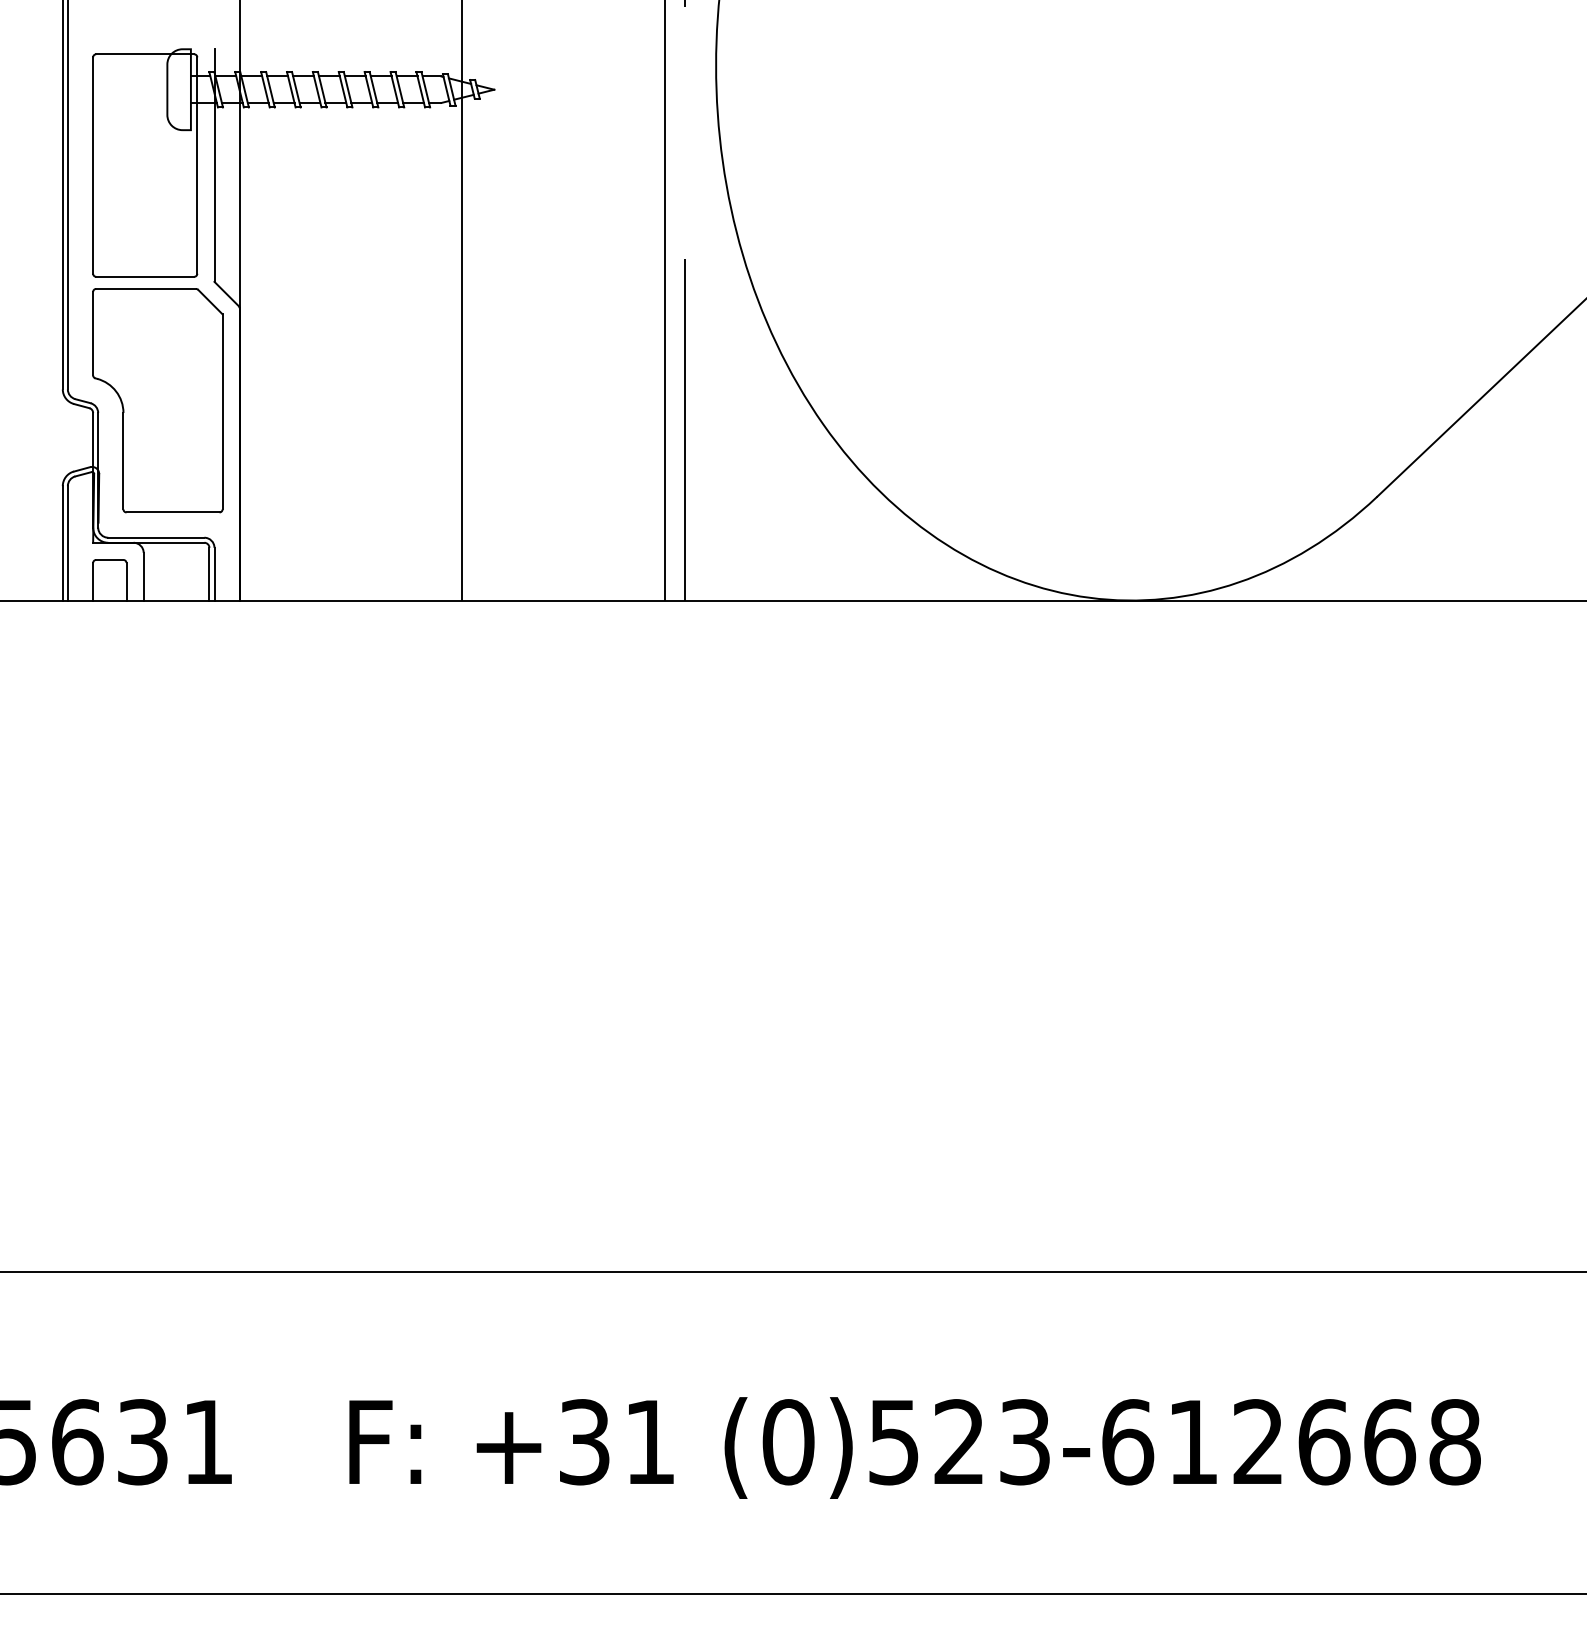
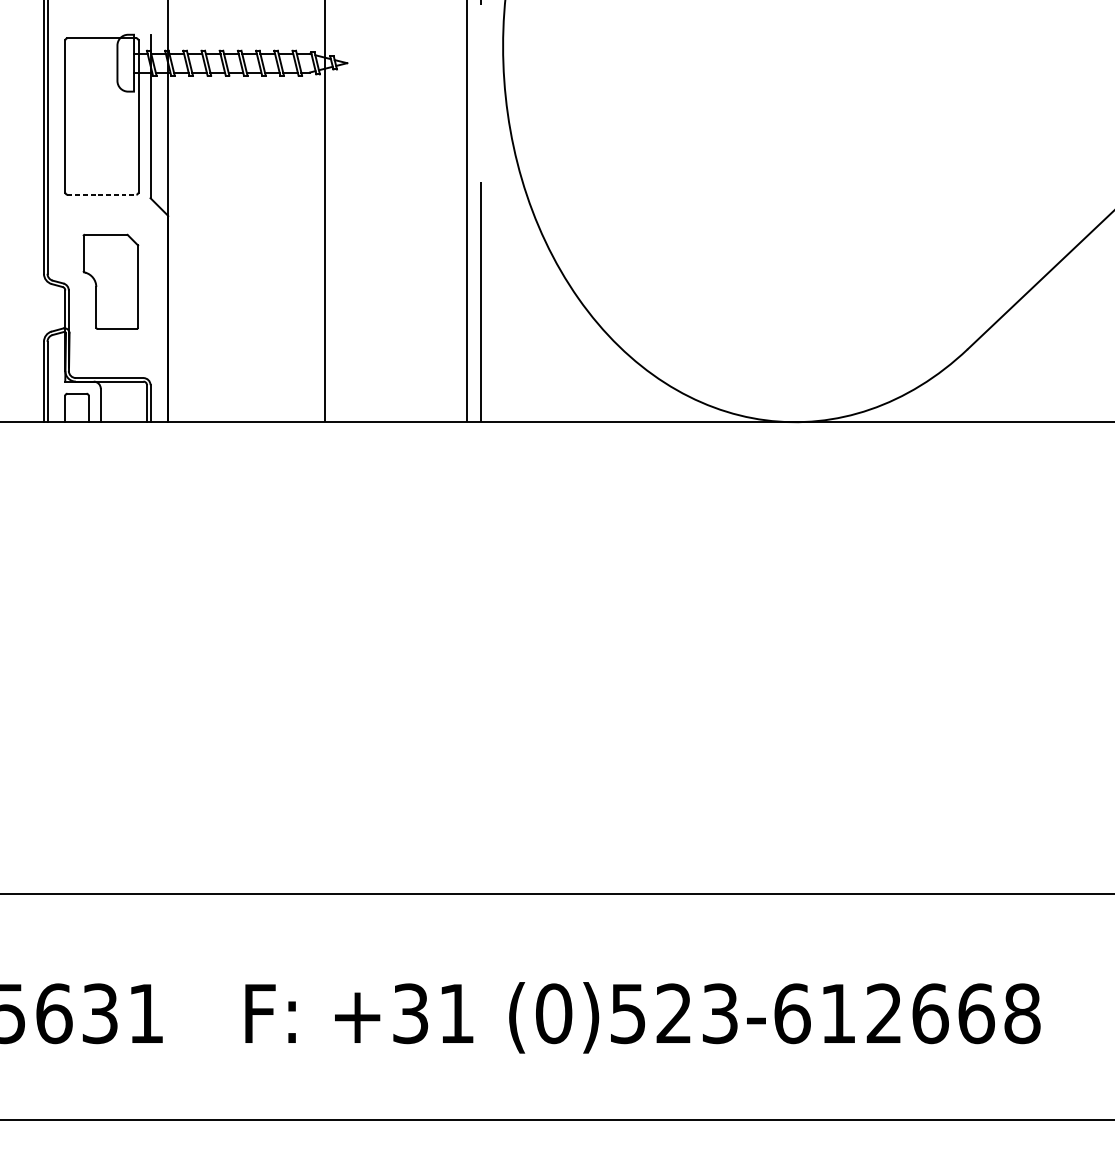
line: (145, 276) -> (102, 194), solid -> dashed
part: (157, 400) -> (110, 281), size x0.6

